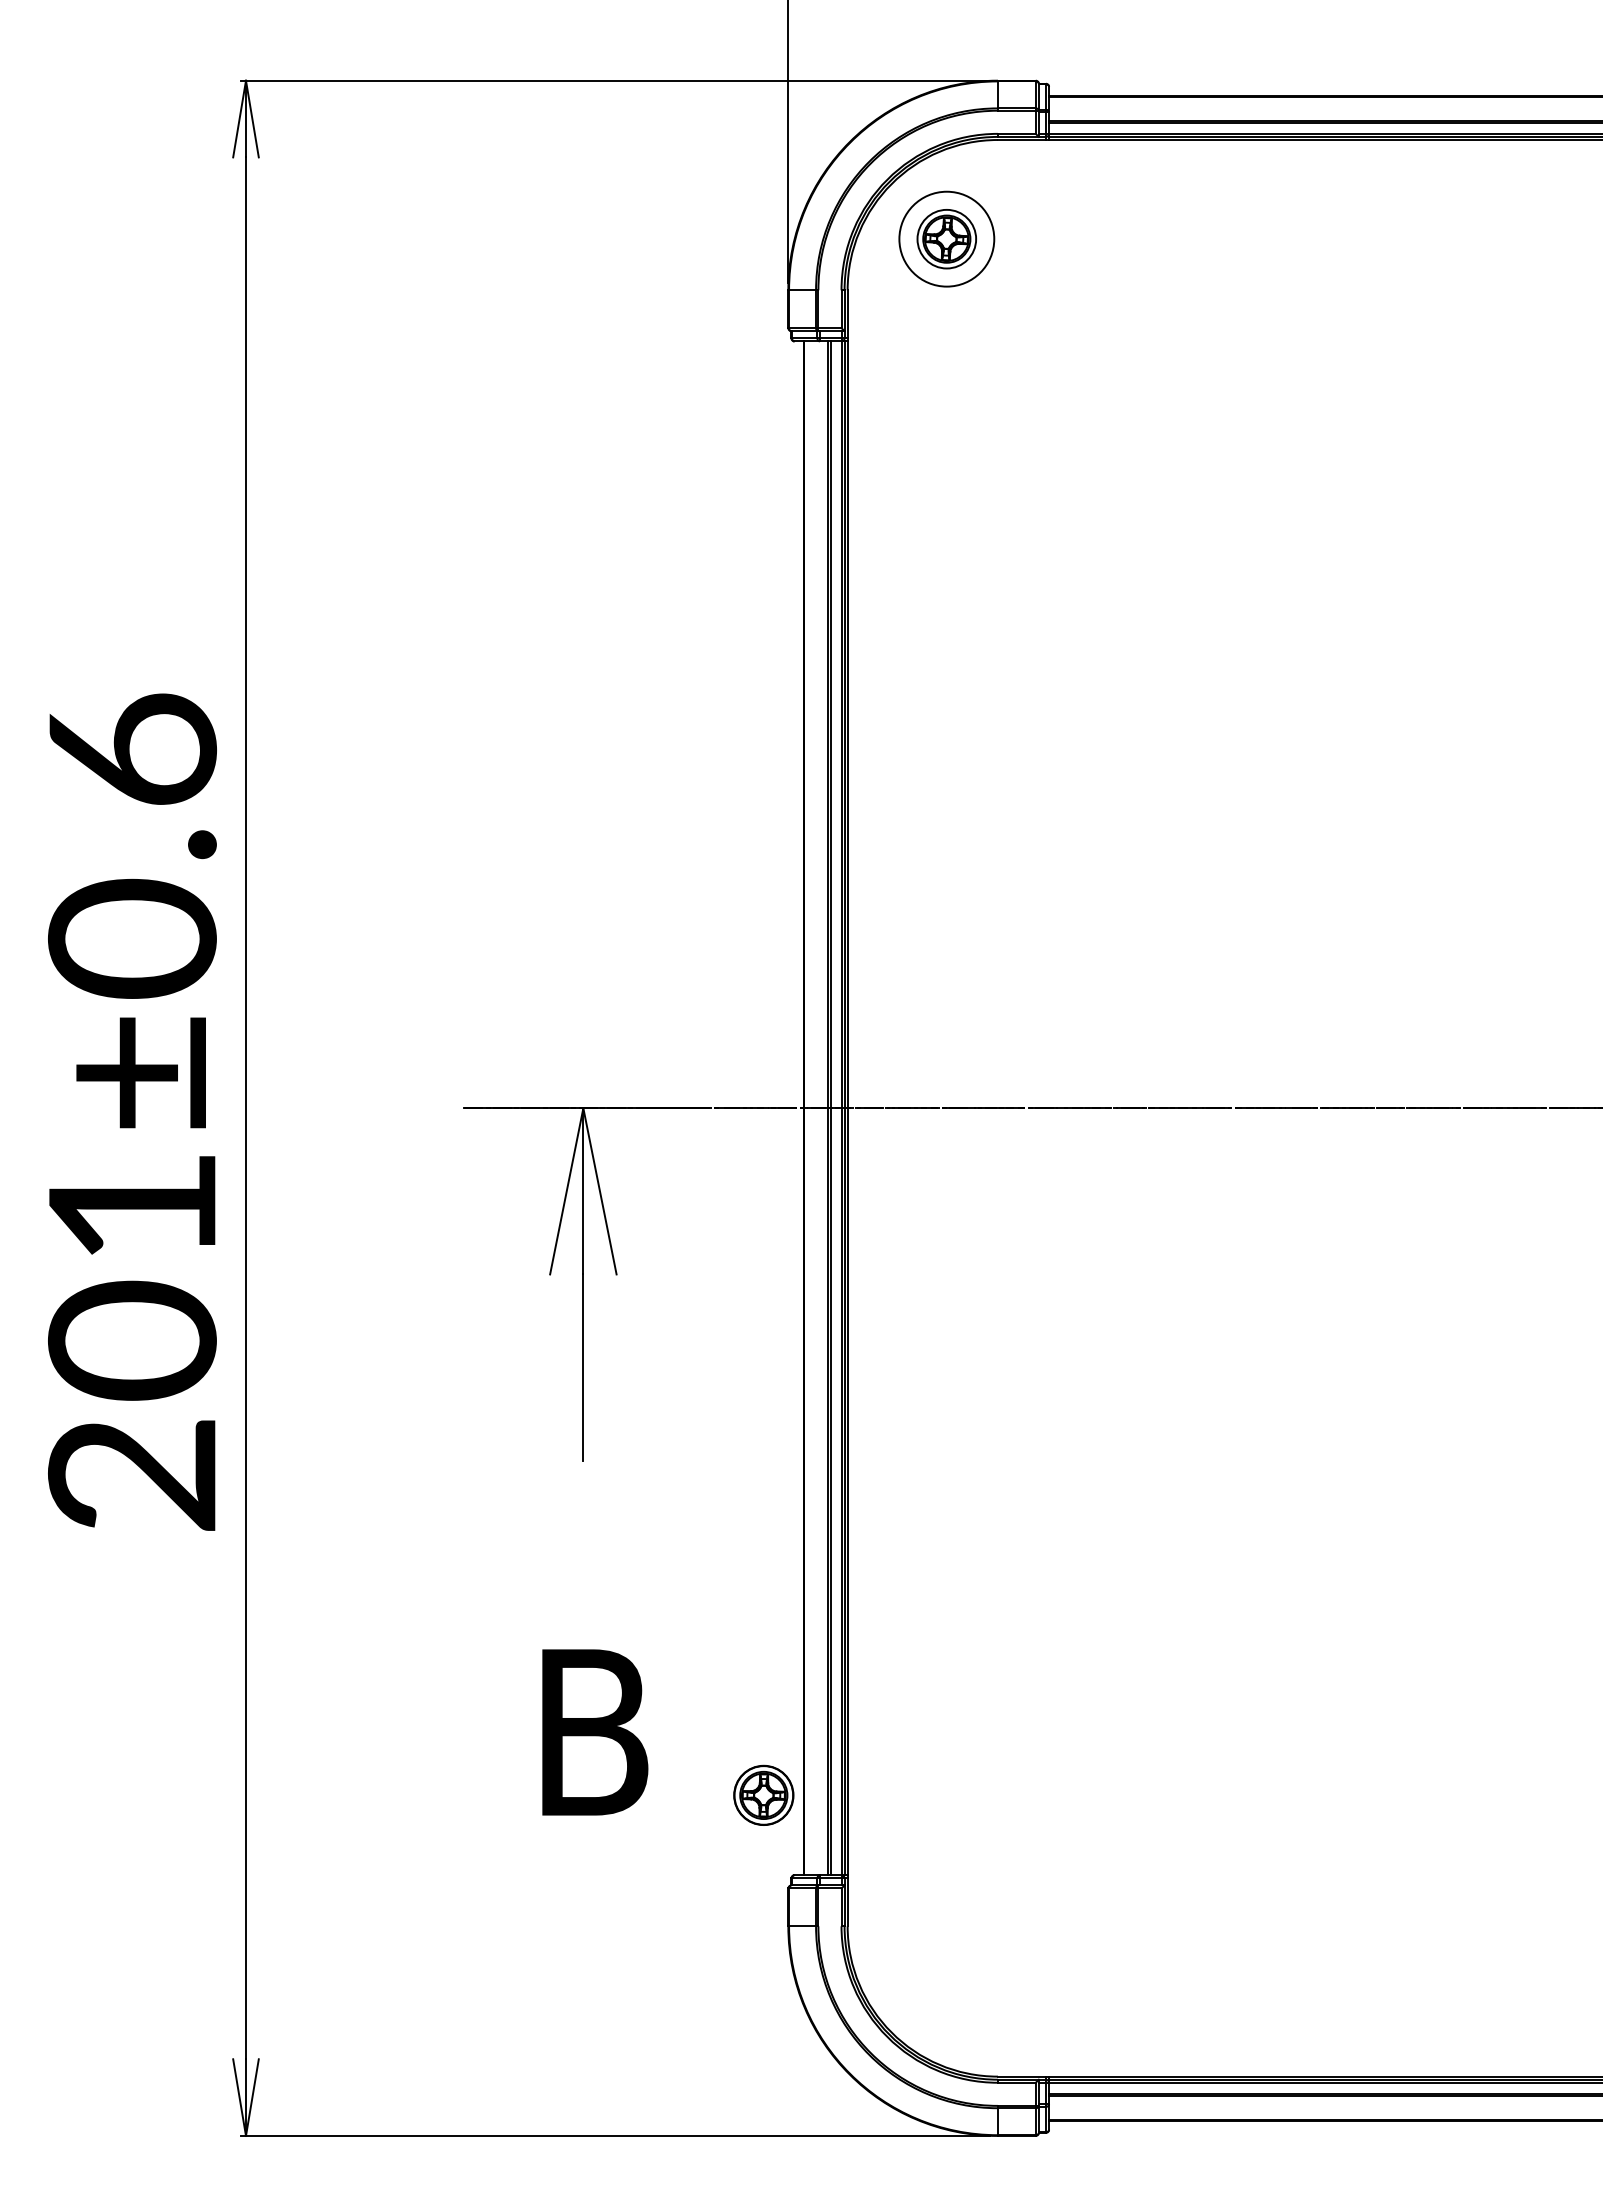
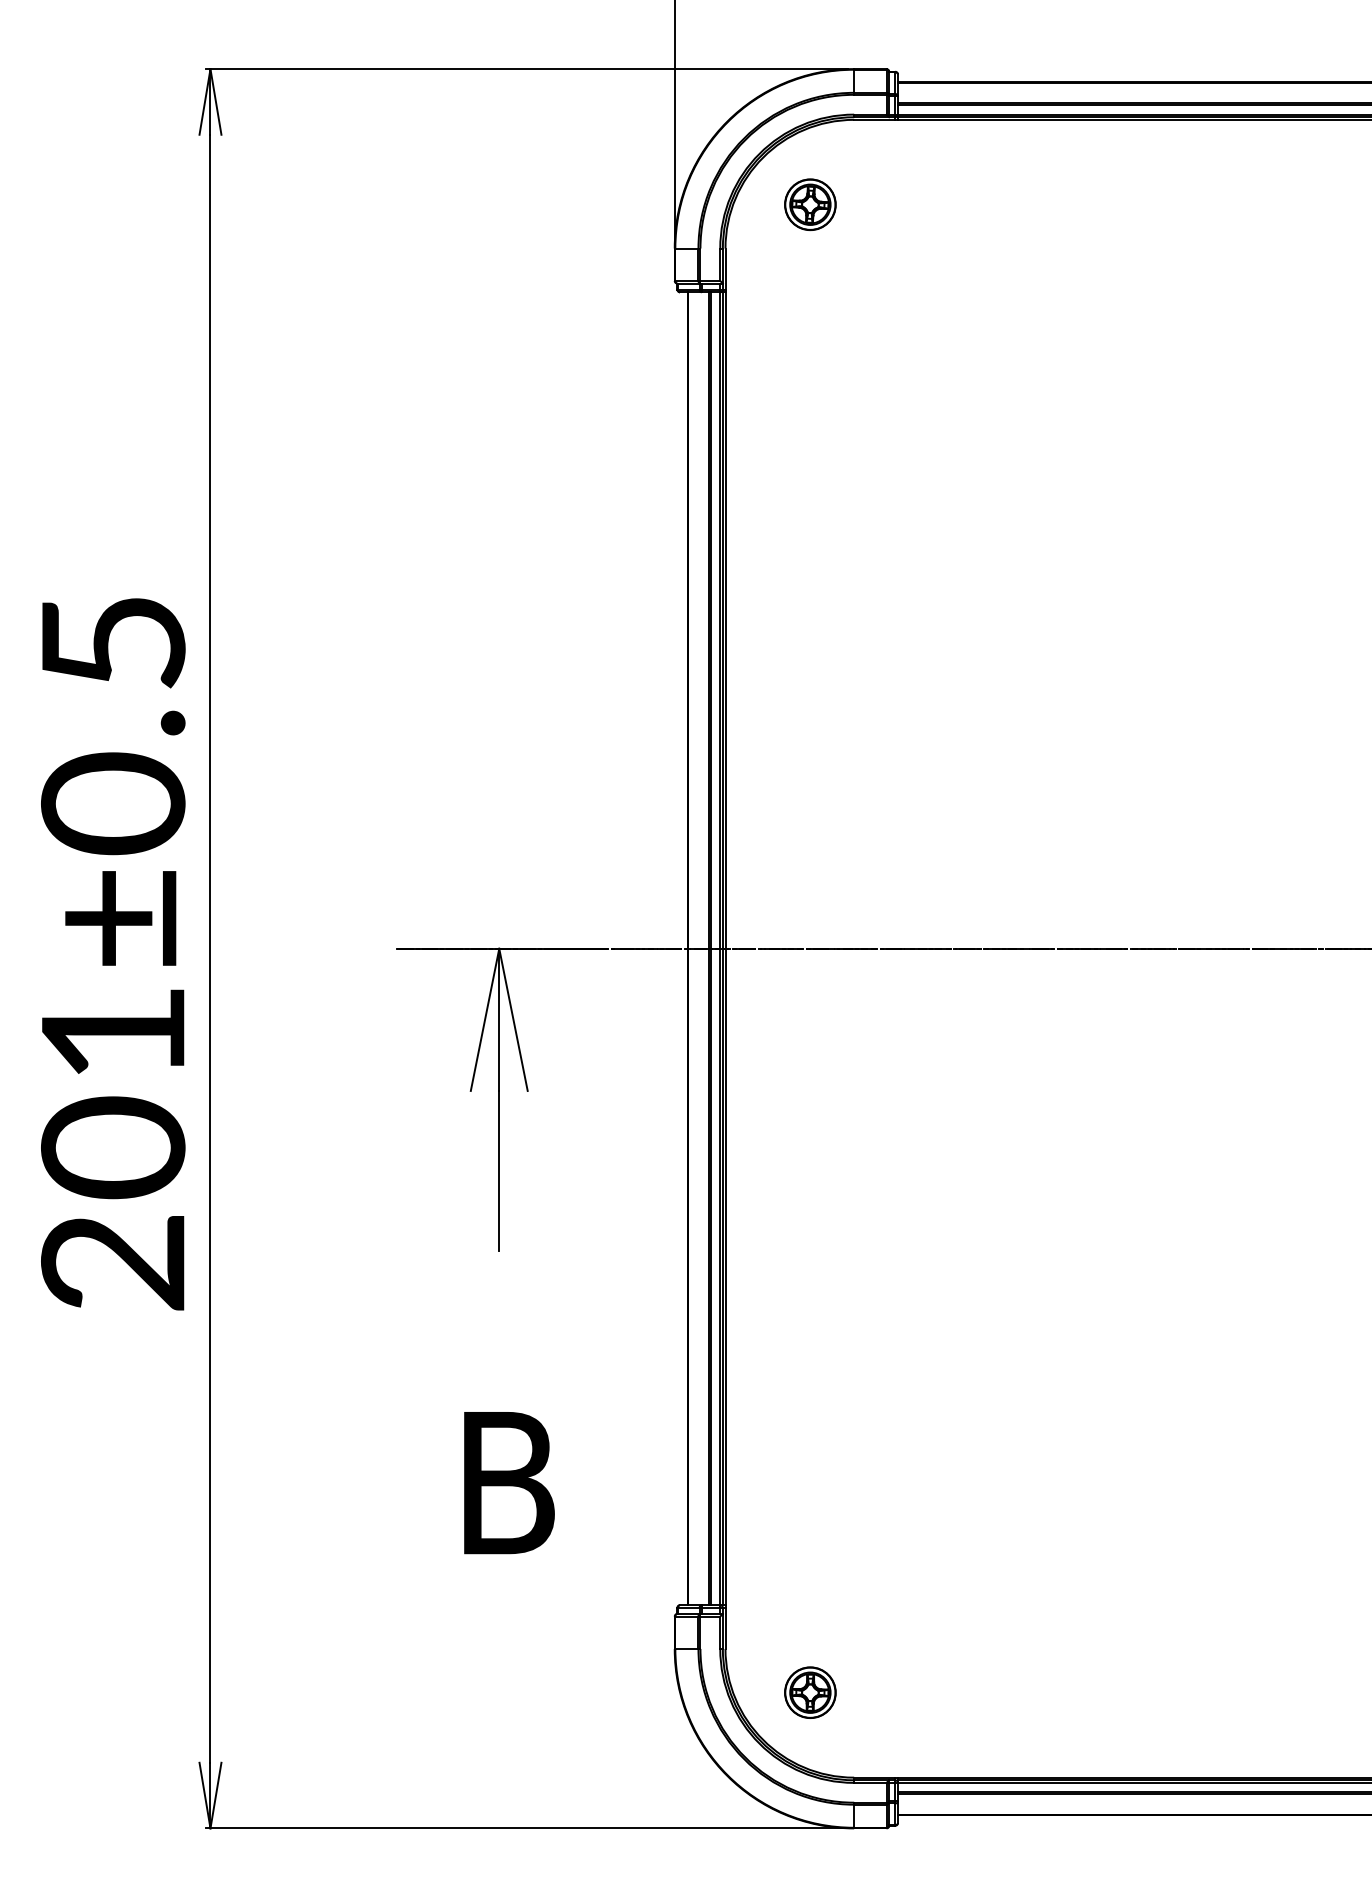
circle: (946, 238) -> (810, 204), size x0.62
text: (132, 748) -> (113, 640), 201±0.6 -> 201±0.5
part: (763, 1794) -> (810, 1691), moved

